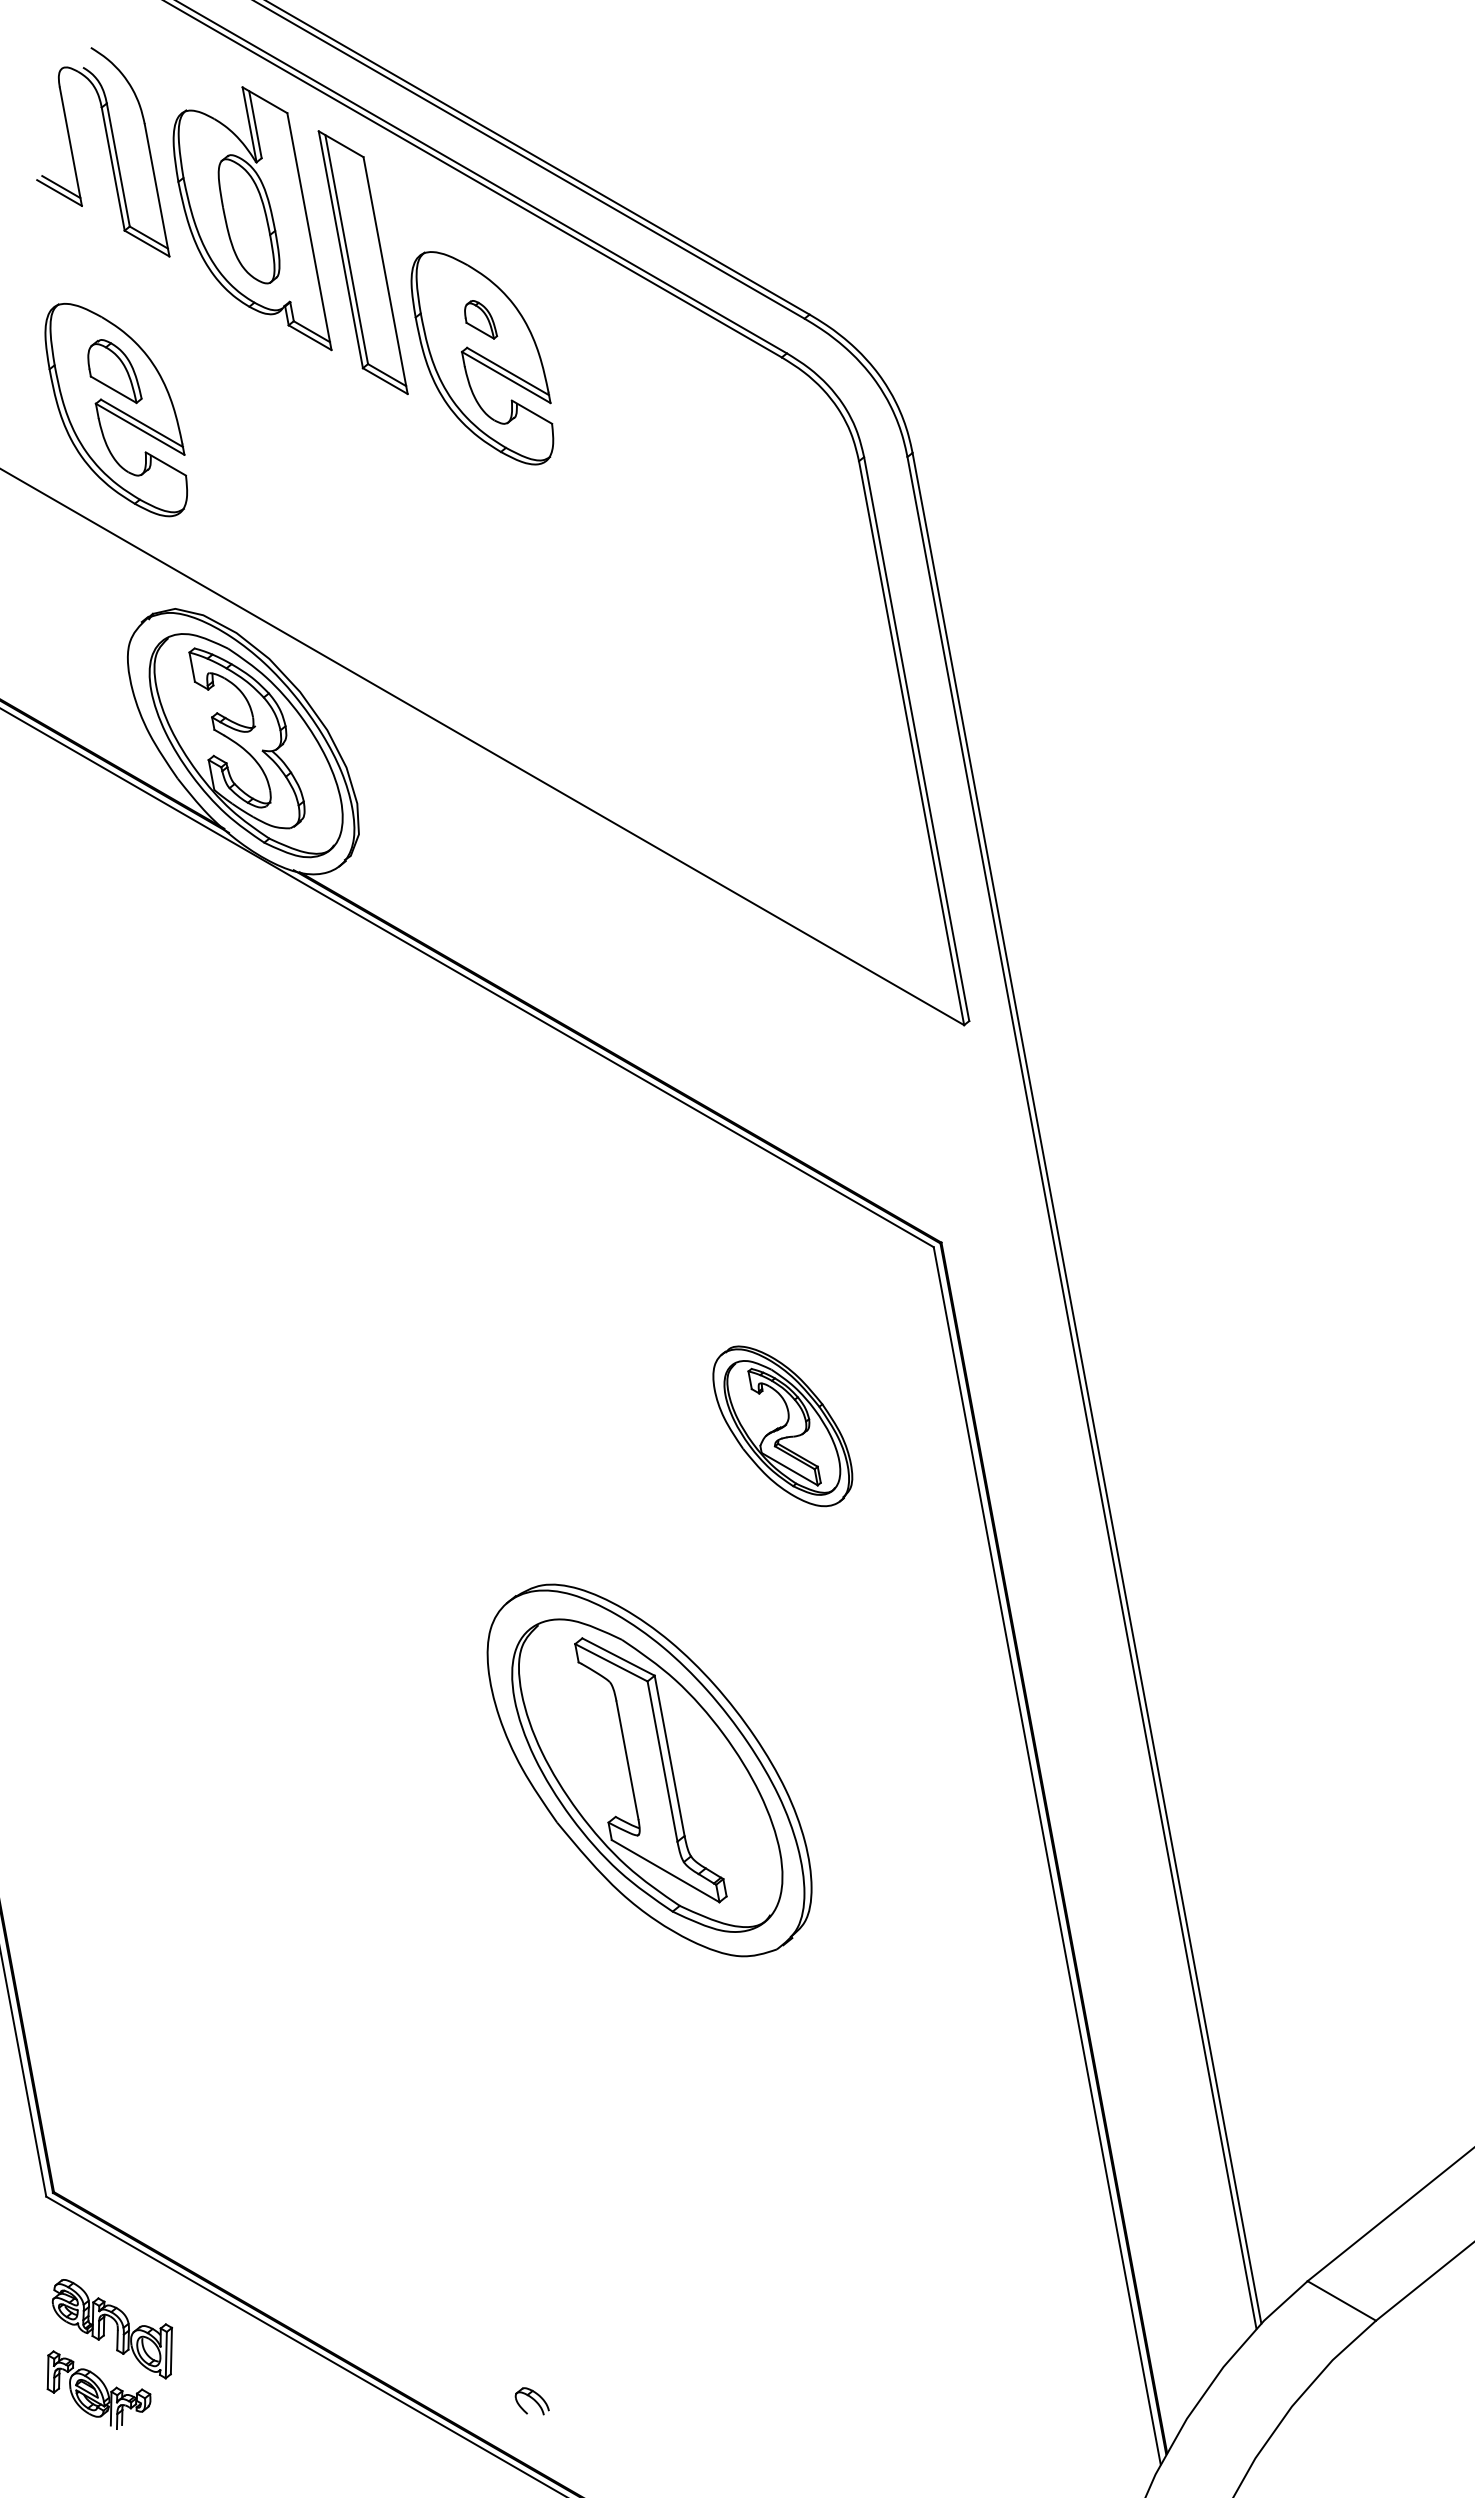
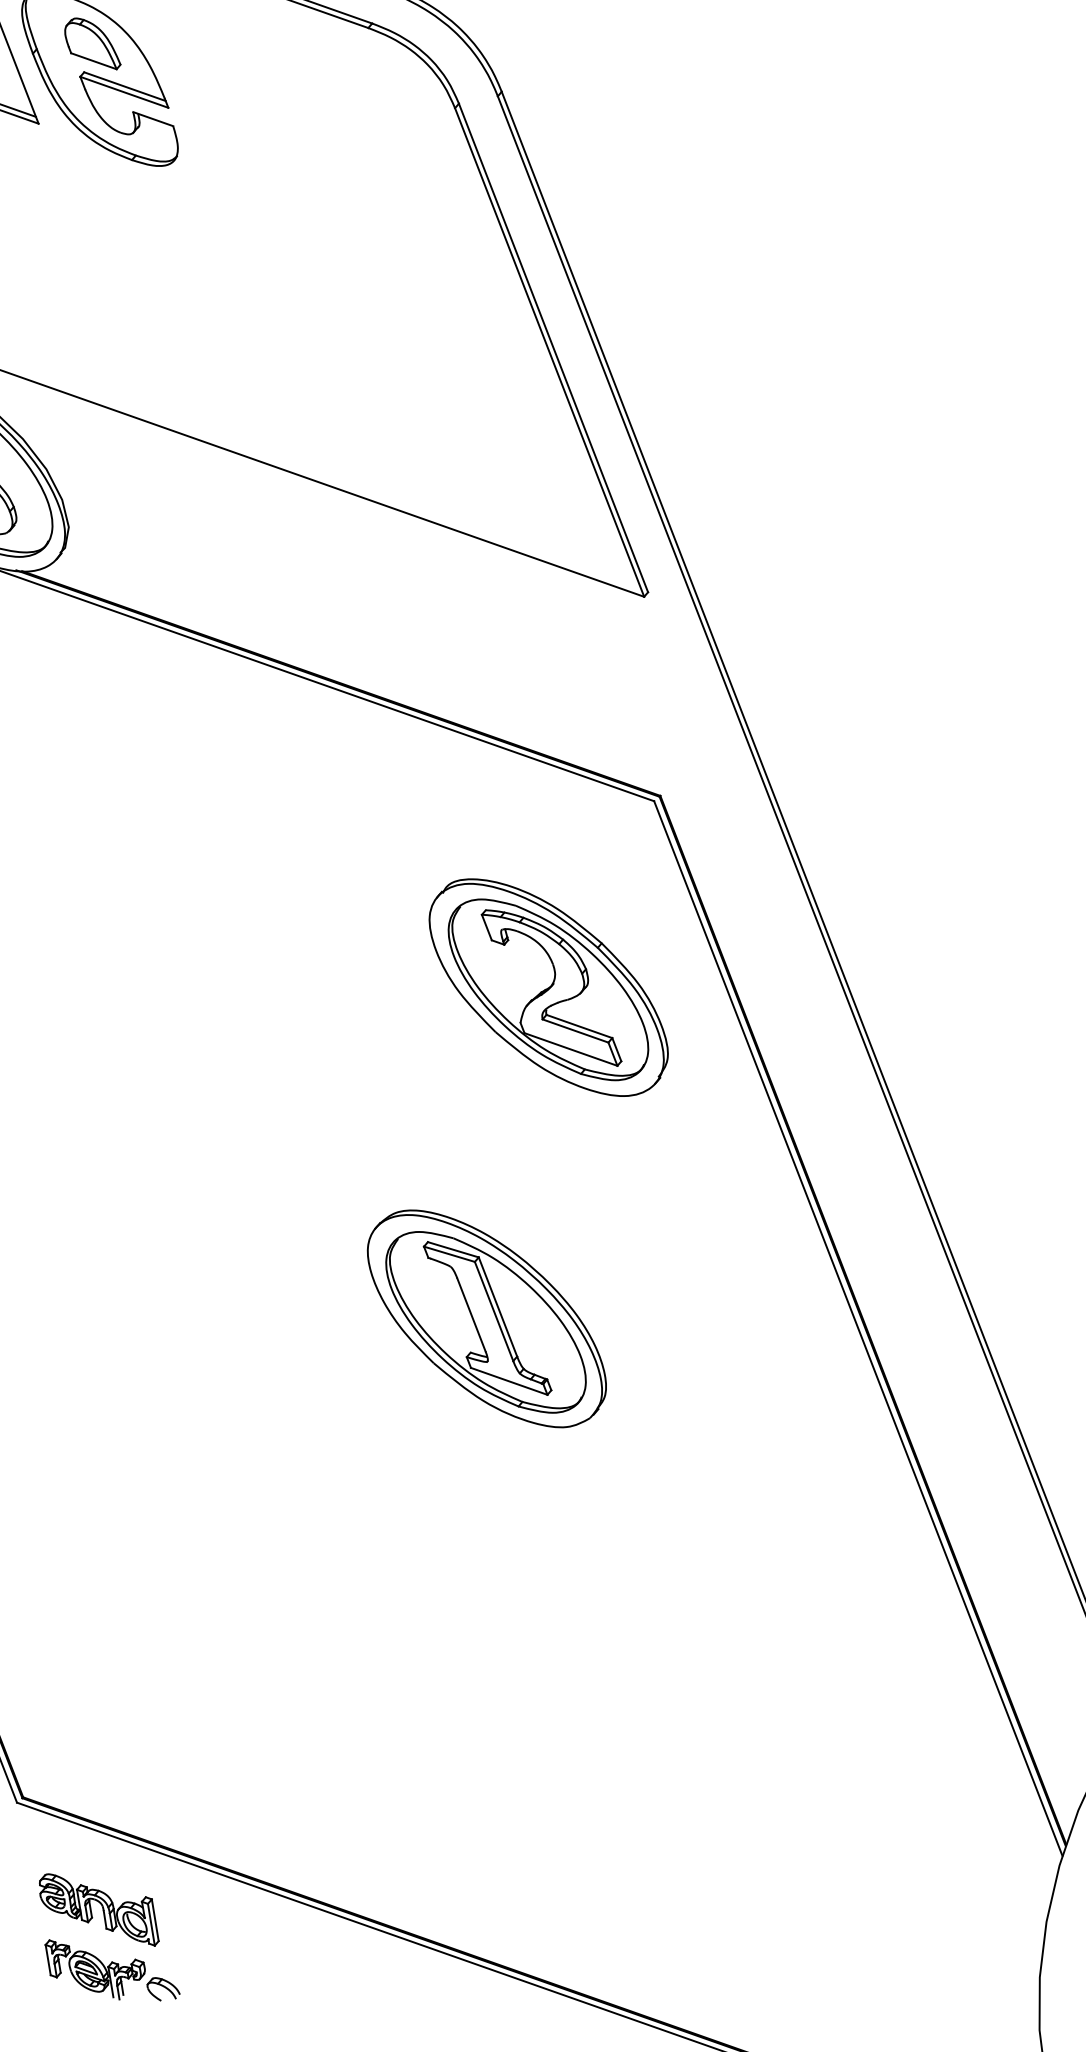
part: (480, 319) -> (91, 44), size x1.67
part: (782, 1426) -> (548, 987), size x1.67
part: (648, 1770) -> (486, 1318), size x0.71
part: (531, 2401) -> (162, 1988), moved

